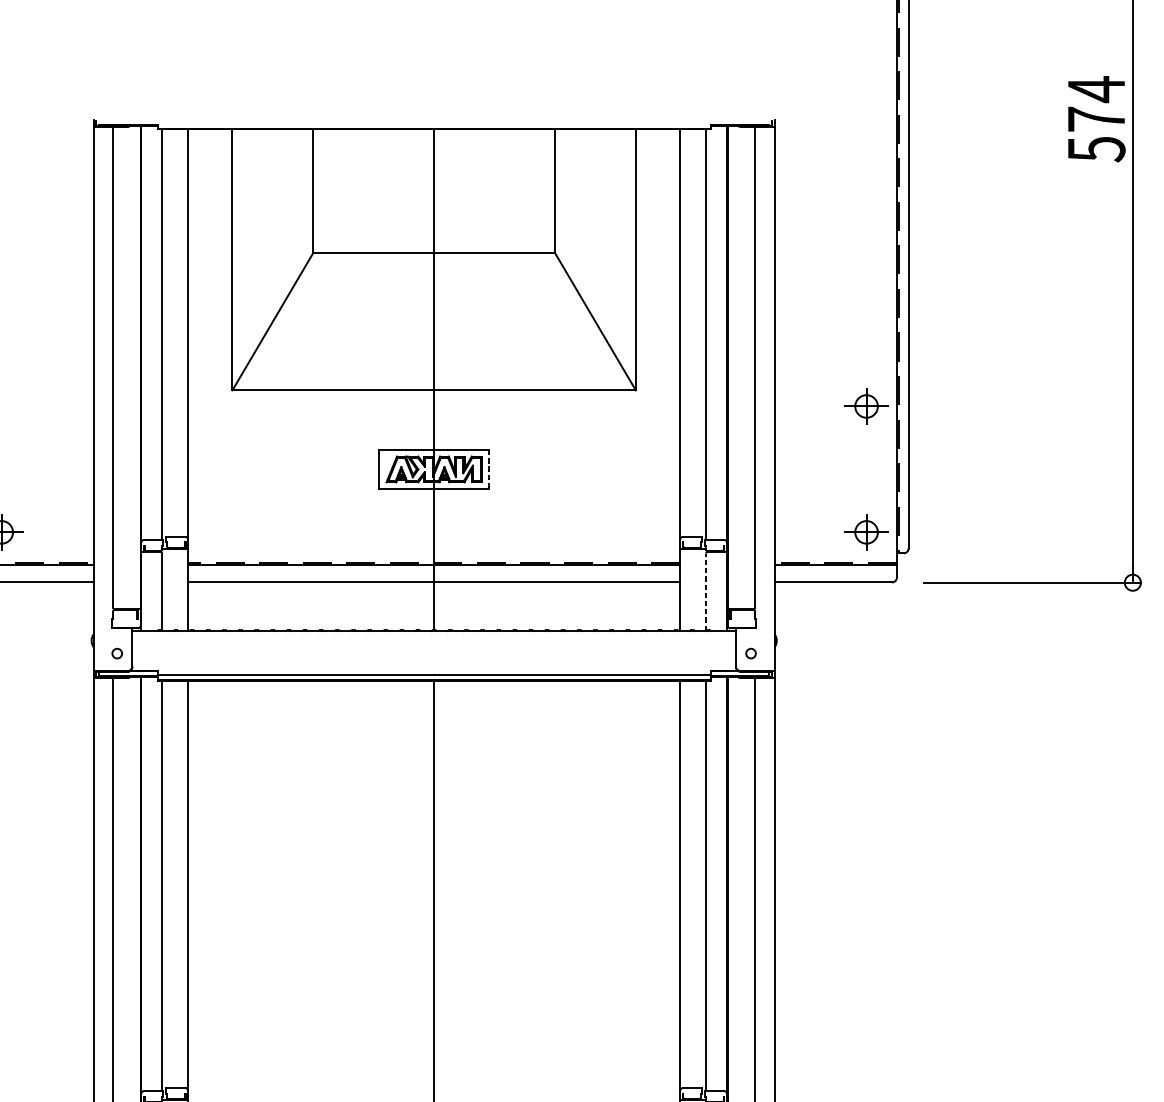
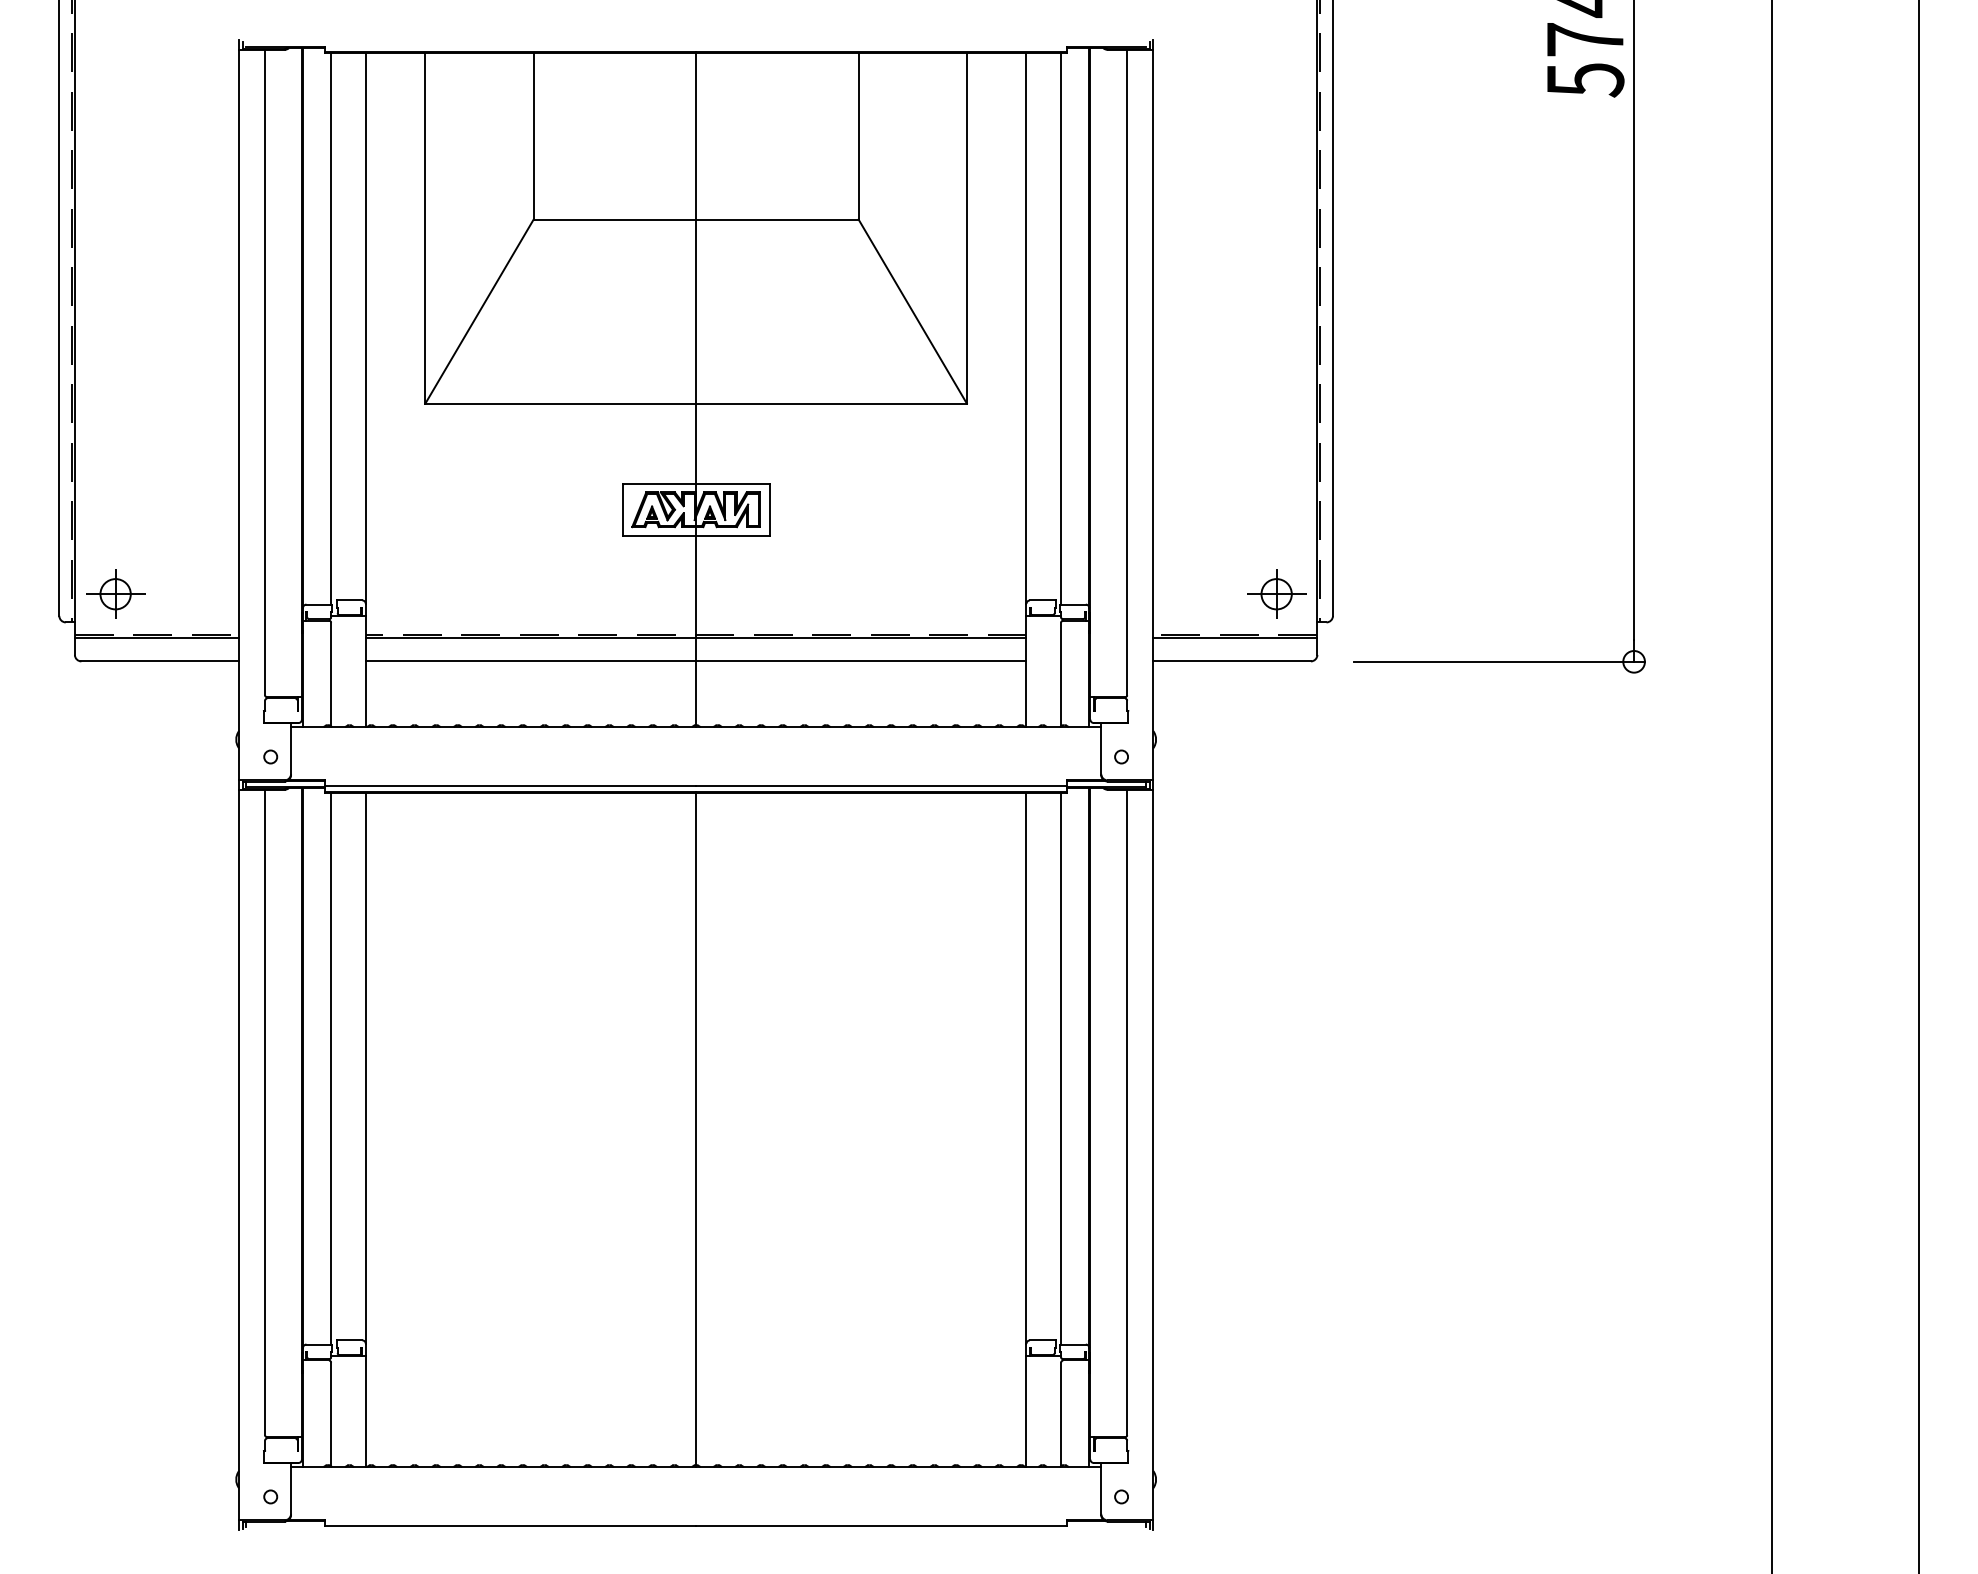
part: (866, 405) -> (1276, 424), removed
line: (488, 469) -> (769, 509), dashed -> solid
line: (706, 592) -> (1061, 674), dashed -> solid

